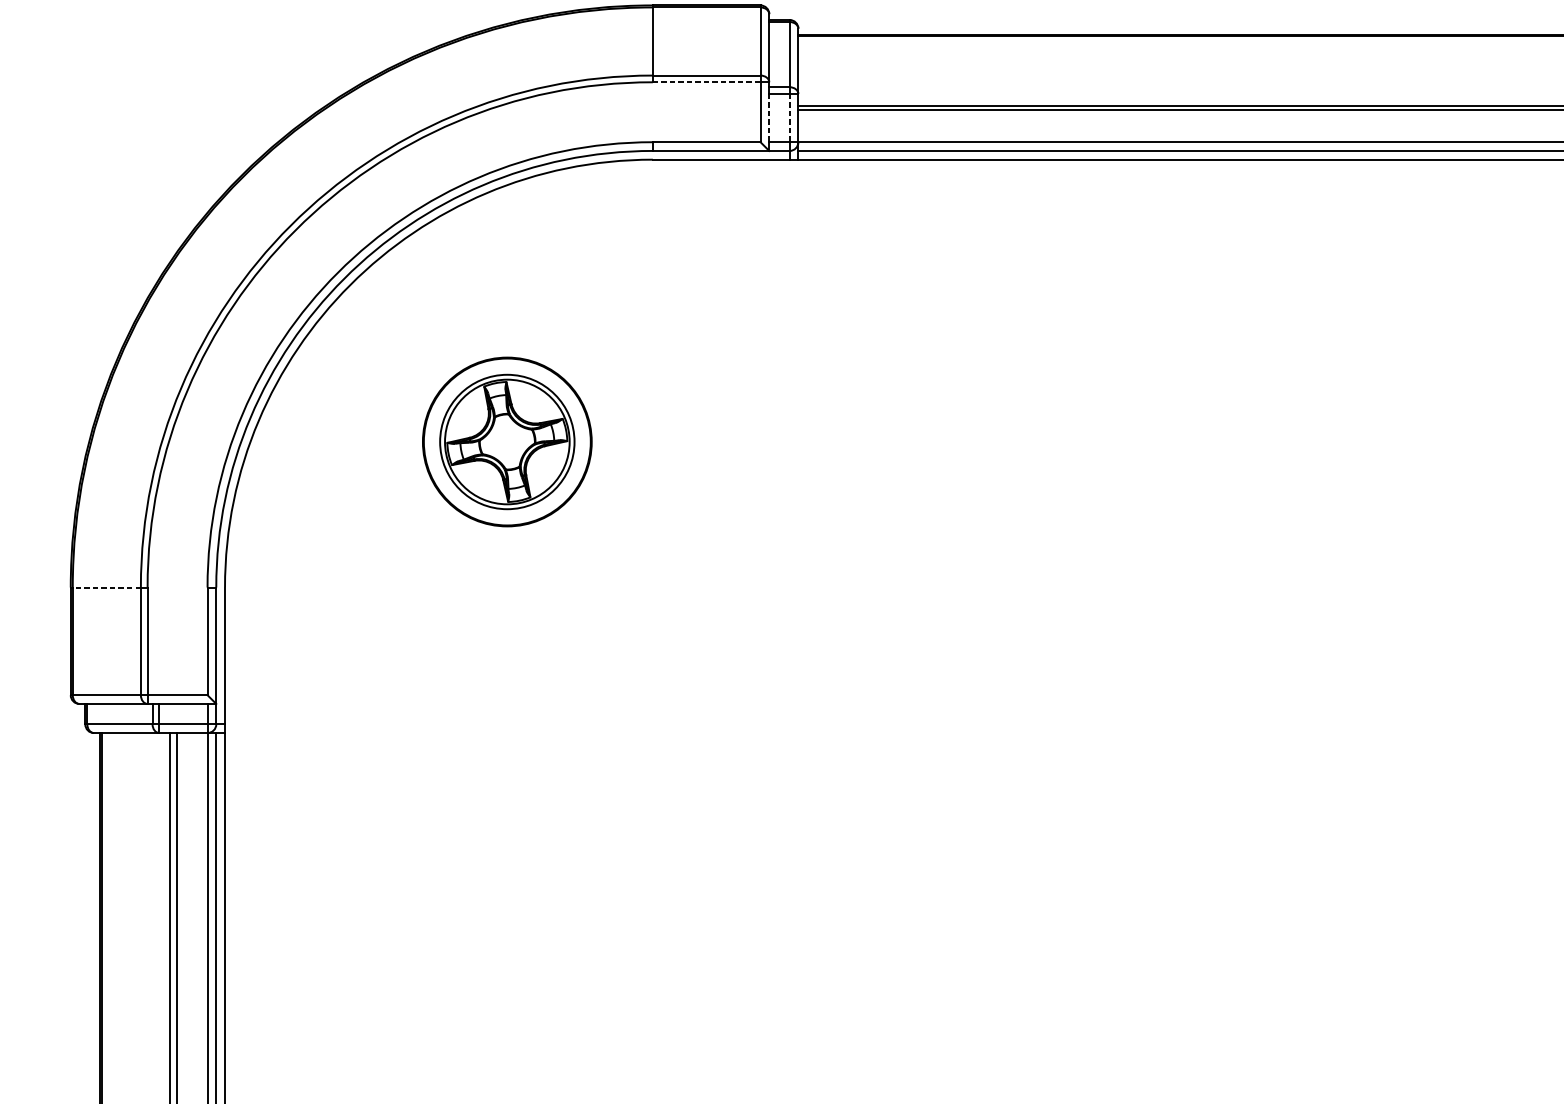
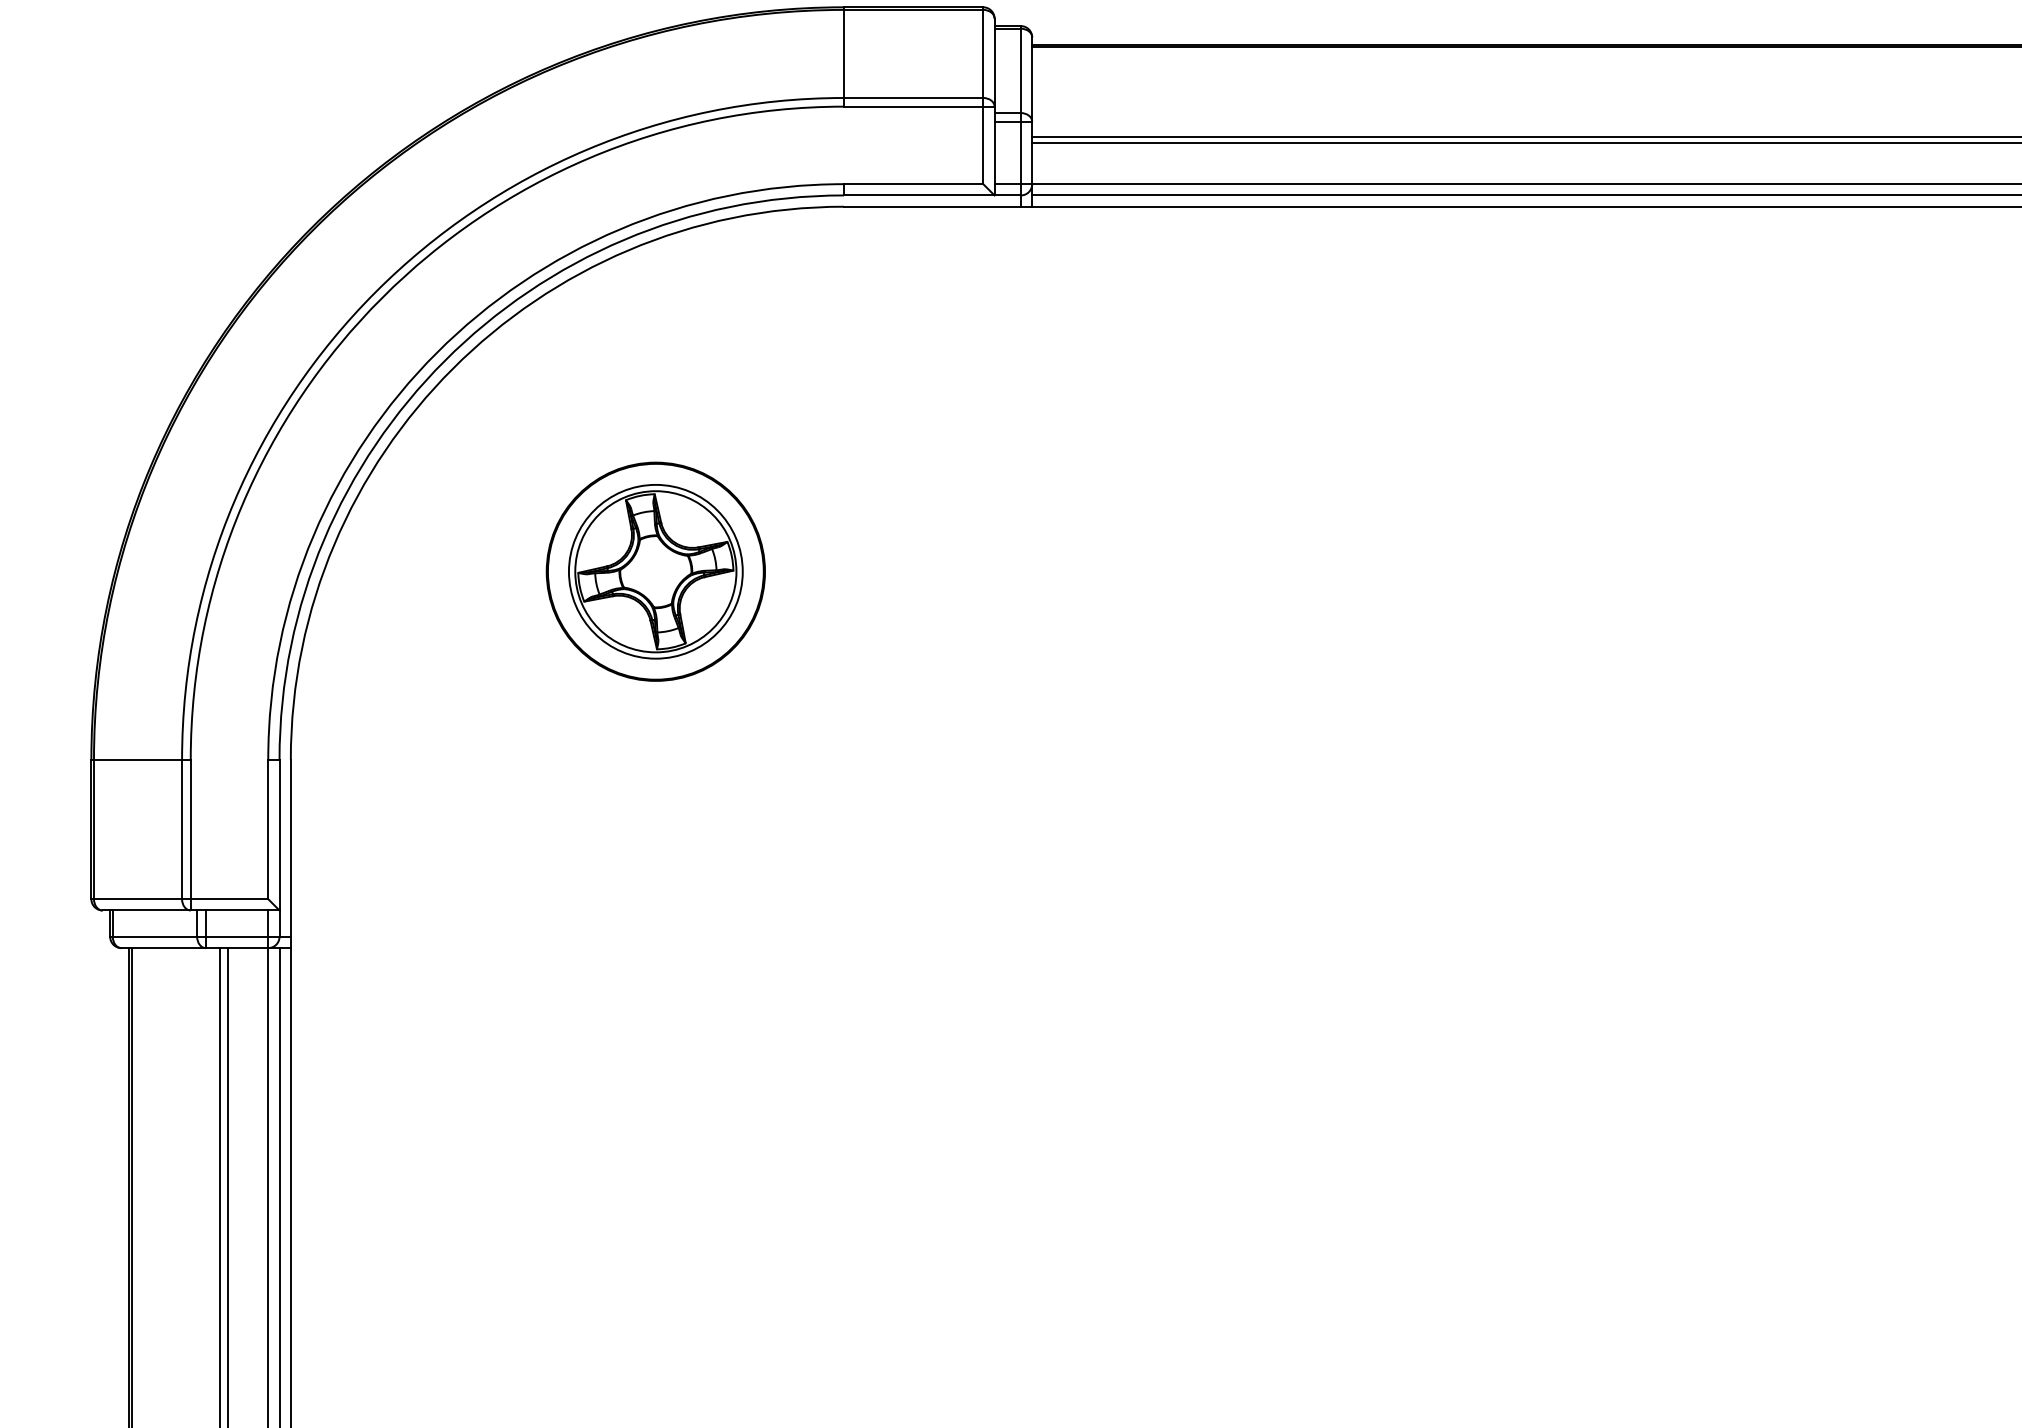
line: (706, 82) -> (913, 106), dashed -> solid
line: (769, 118) -> (994, 153), dashed -> solid
line: (789, 118) -> (1020, 153), dashed -> solid
line: (106, 587) -> (137, 759), dashed -> solid

